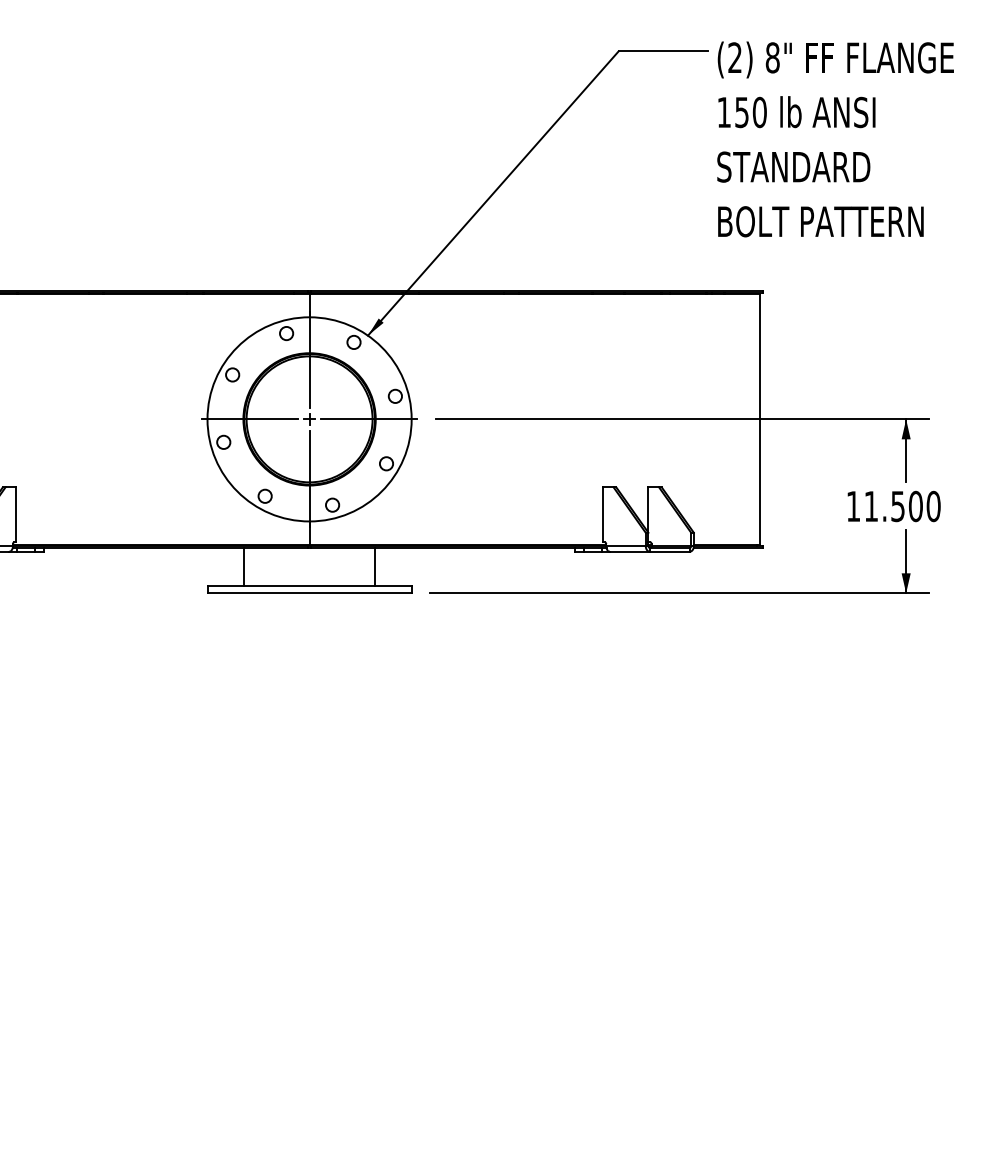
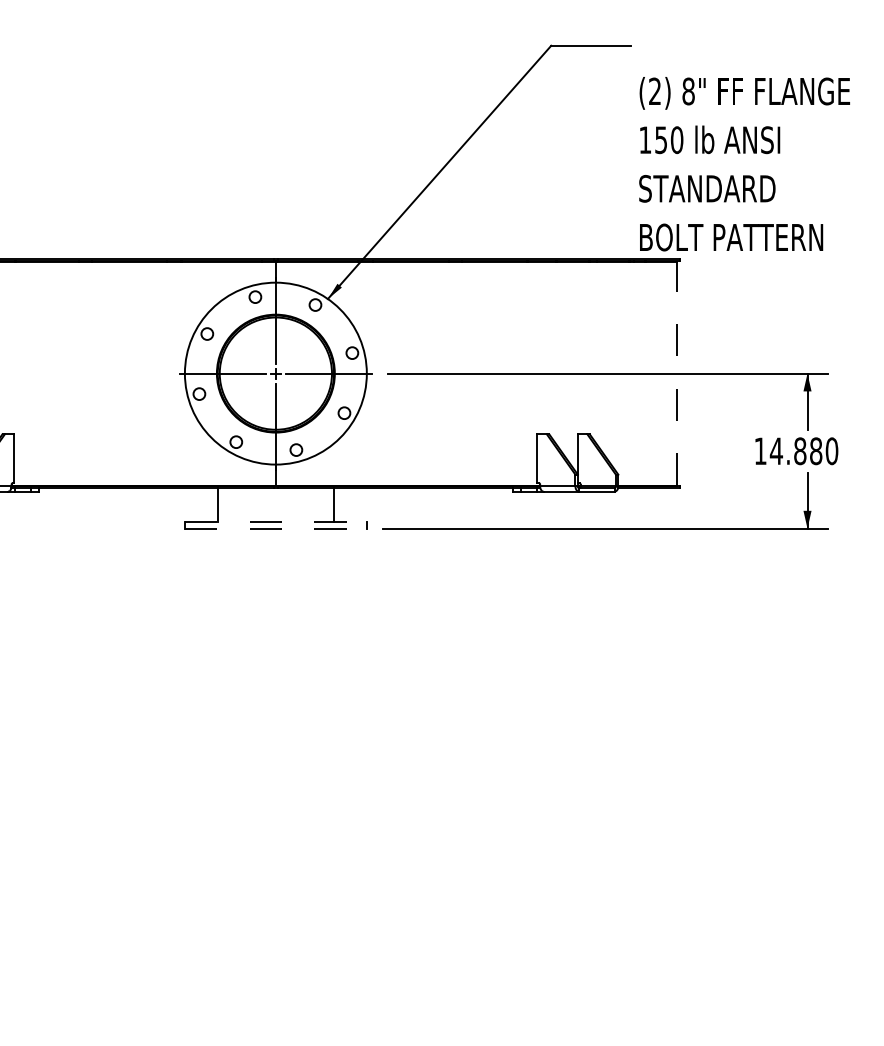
text: (835, 139) -> (744, 164), moved
line: (759, 419) -> (676, 373), solid -> dashed
text: (892, 506) -> (795, 451), 11.500 -> 14.880
line: (309, 585) -> (275, 521), solid -> dashed
line: (309, 593) -> (275, 528), solid -> dashed

